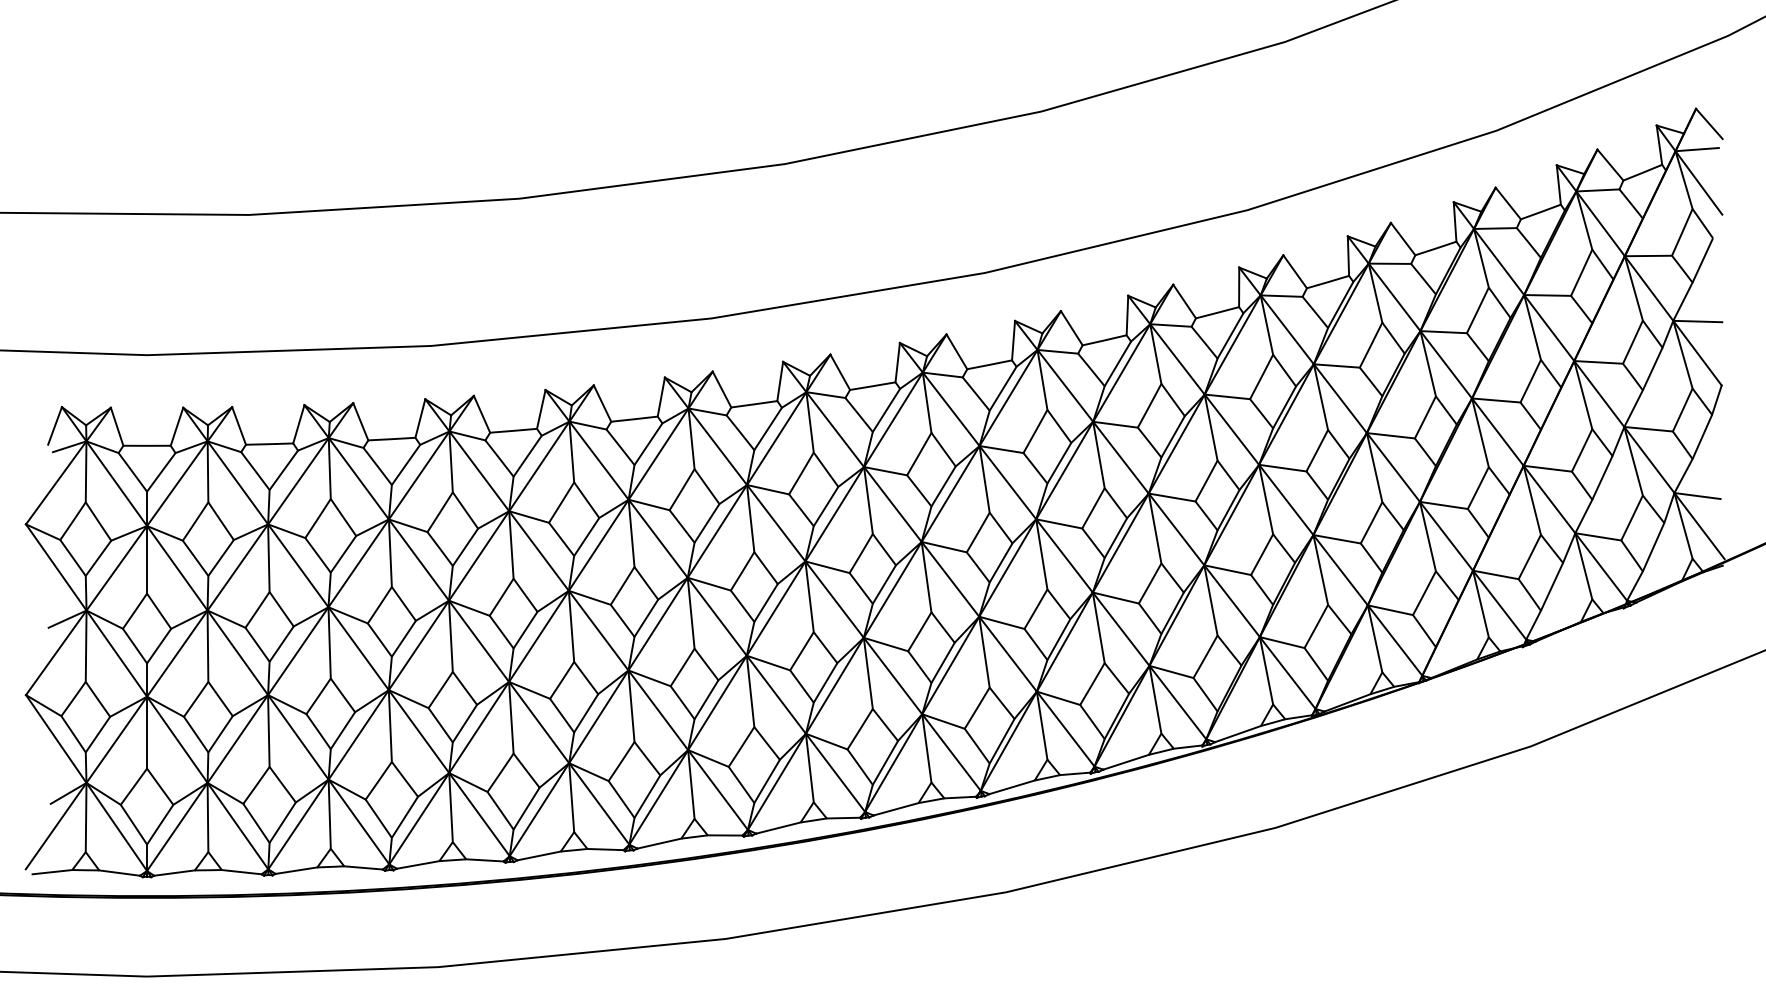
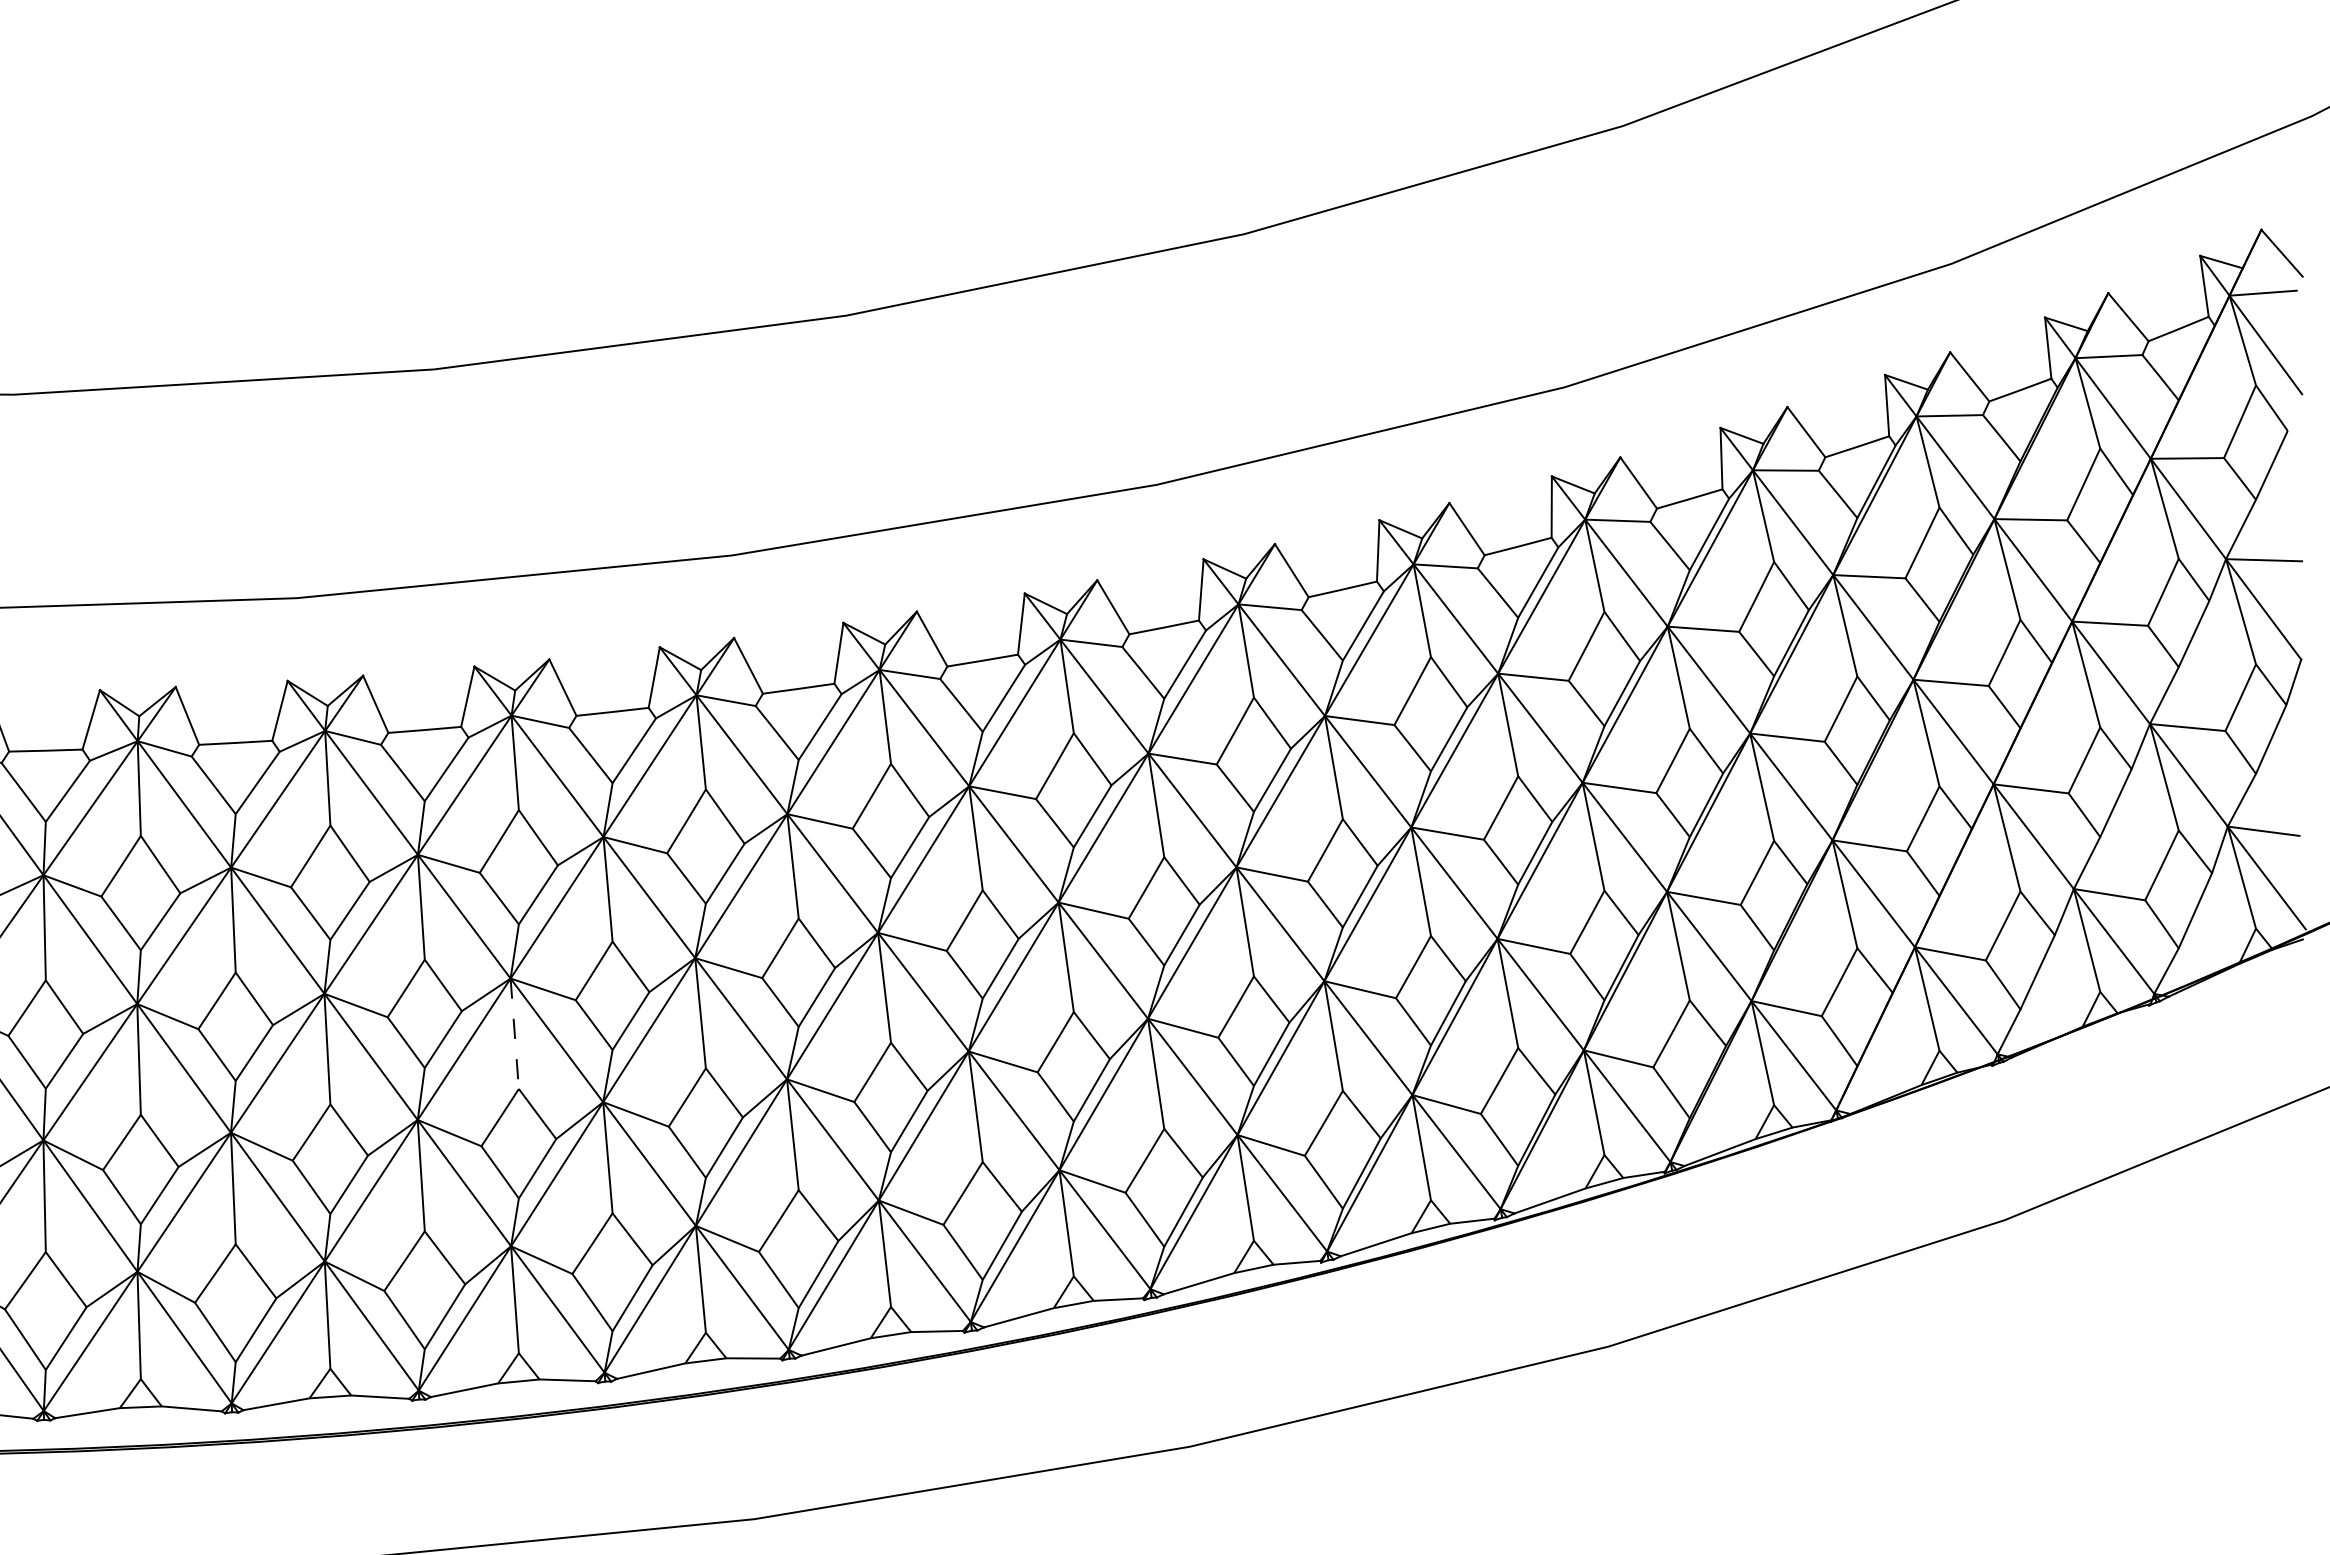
line: (571, 626) -> (514, 1033), solid -> dashed

